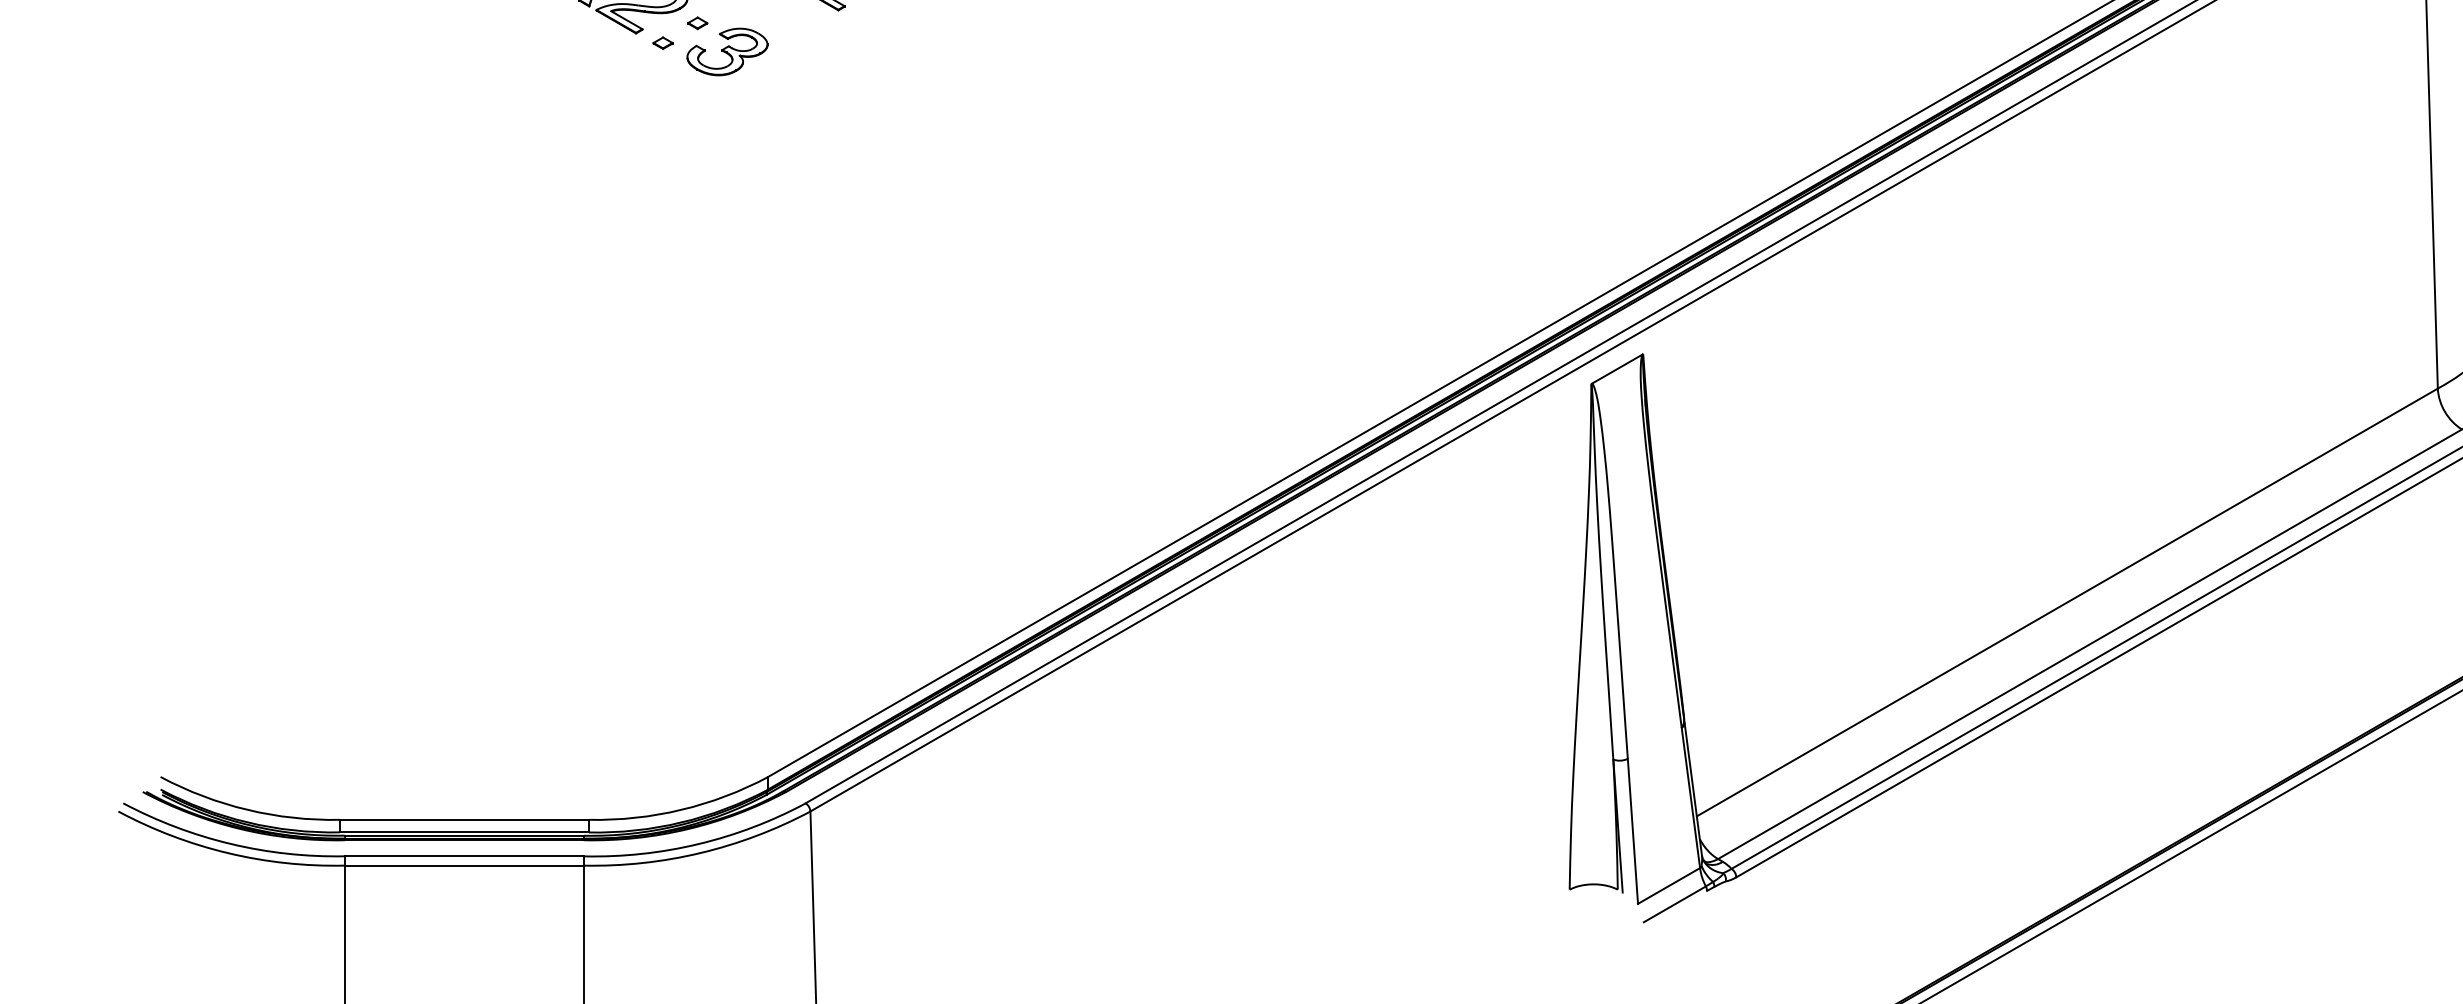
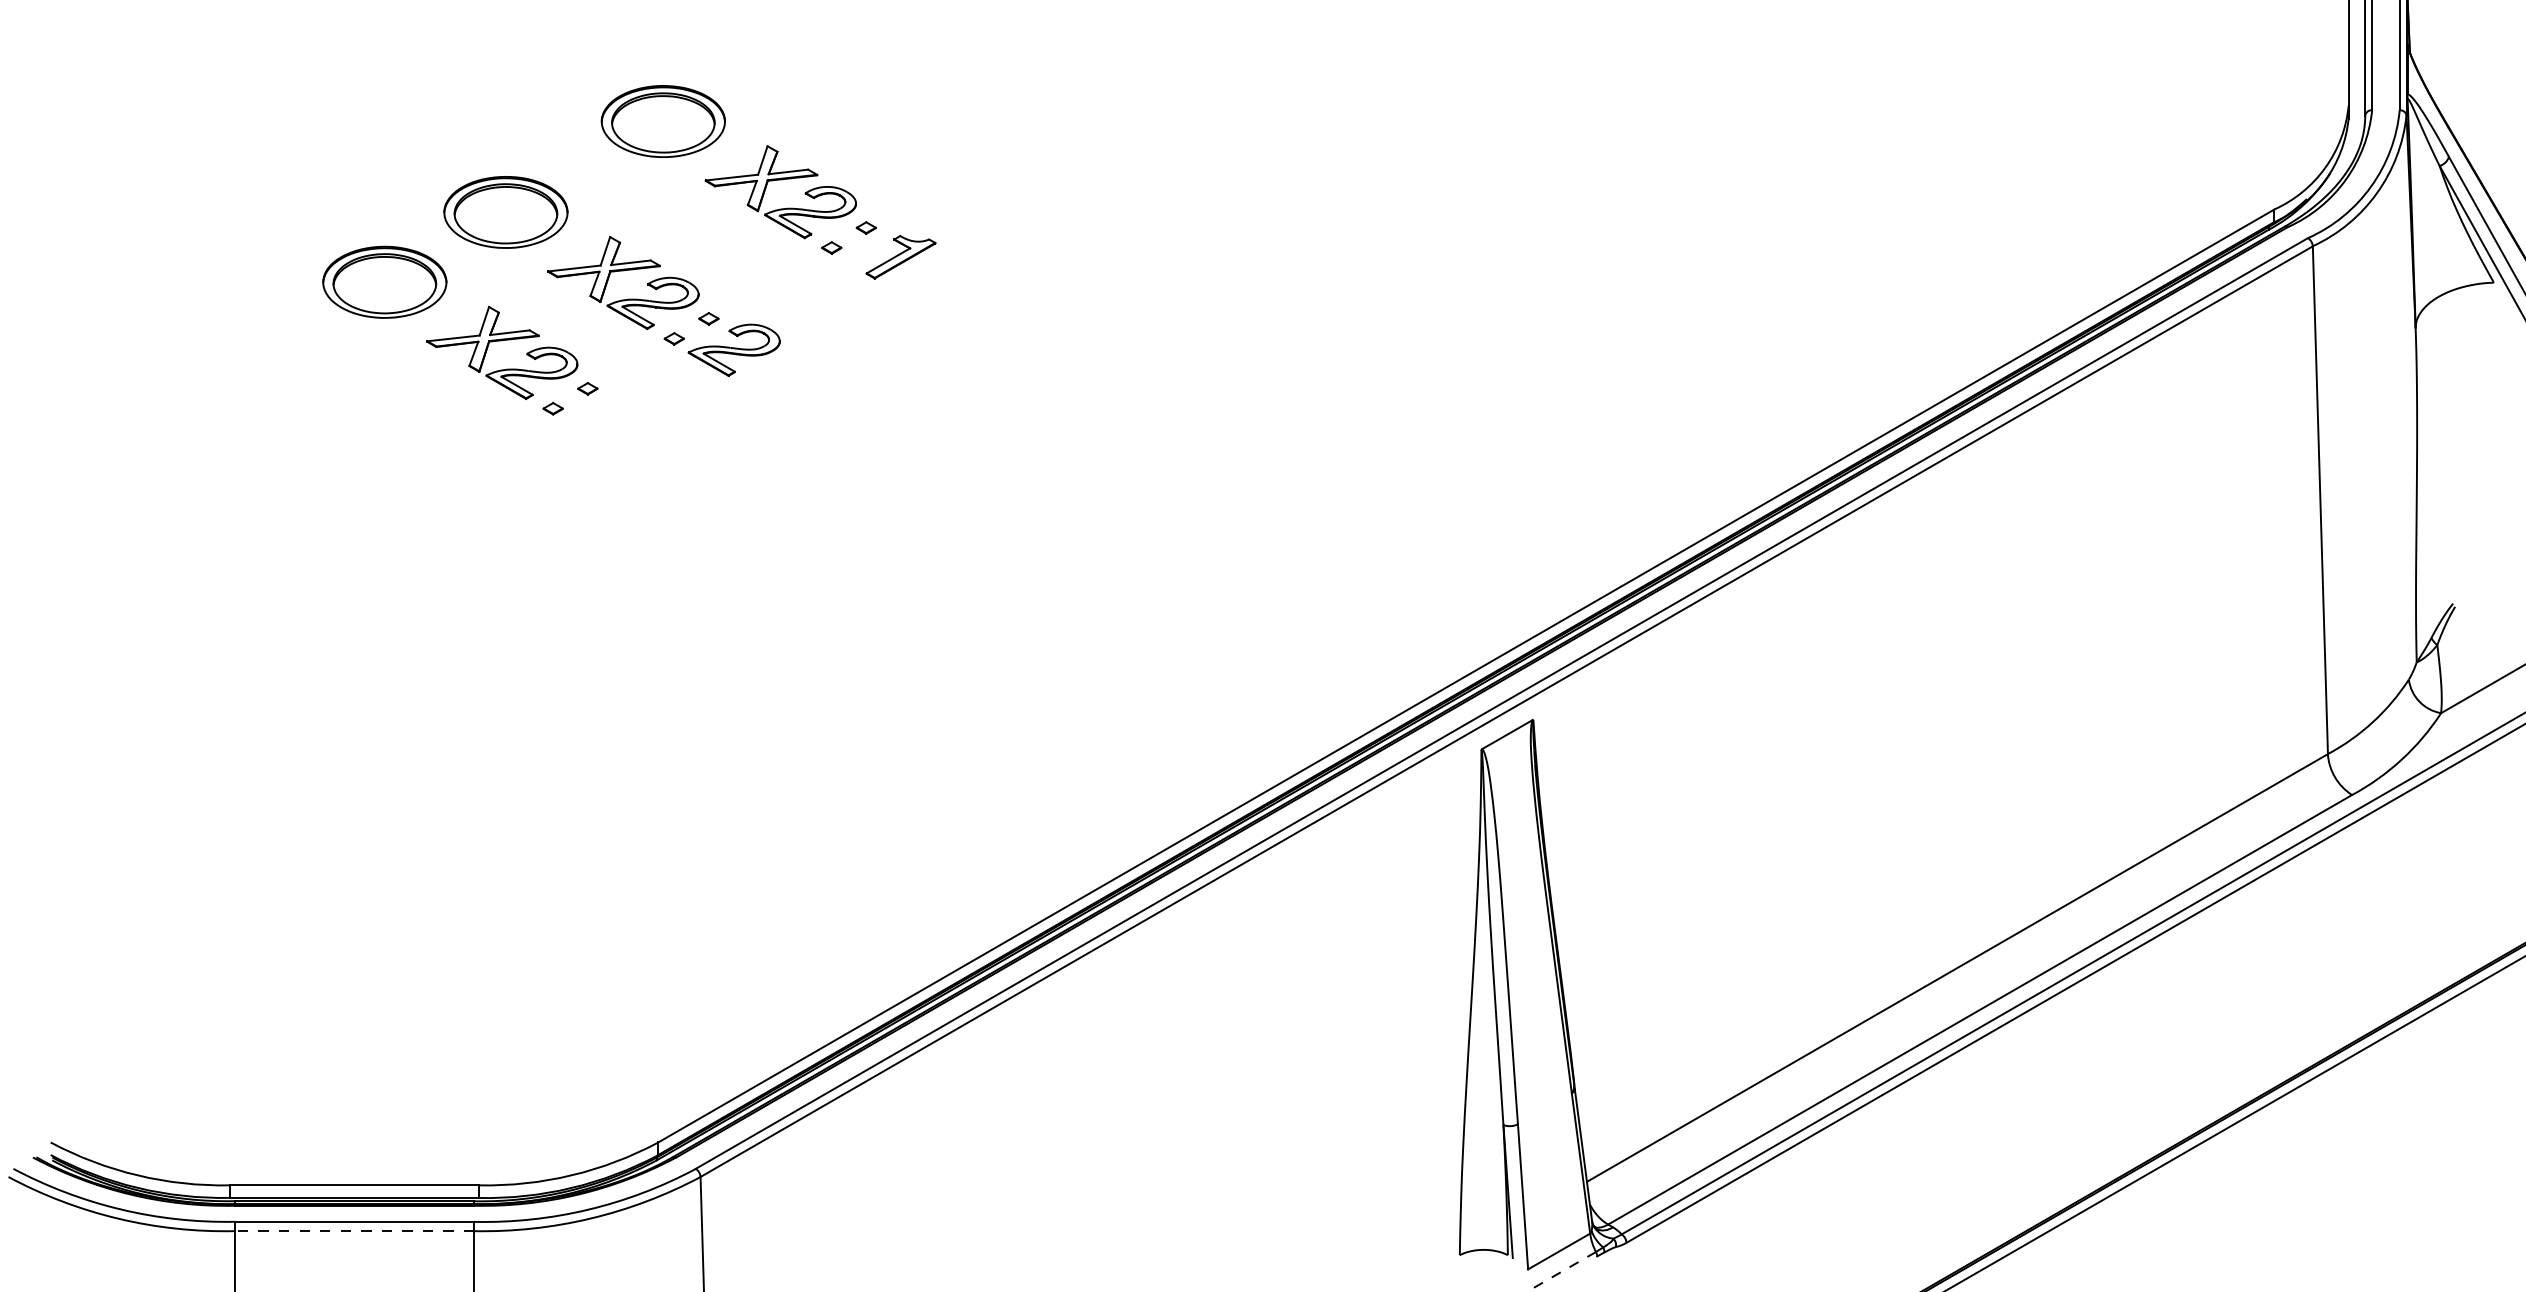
part: (727, 51) -> (617, 417), removed
line: (464, 865) -> (354, 1231), solid -> dashed
line: (1674, 903) -> (1564, 1269), solid -> dashed

